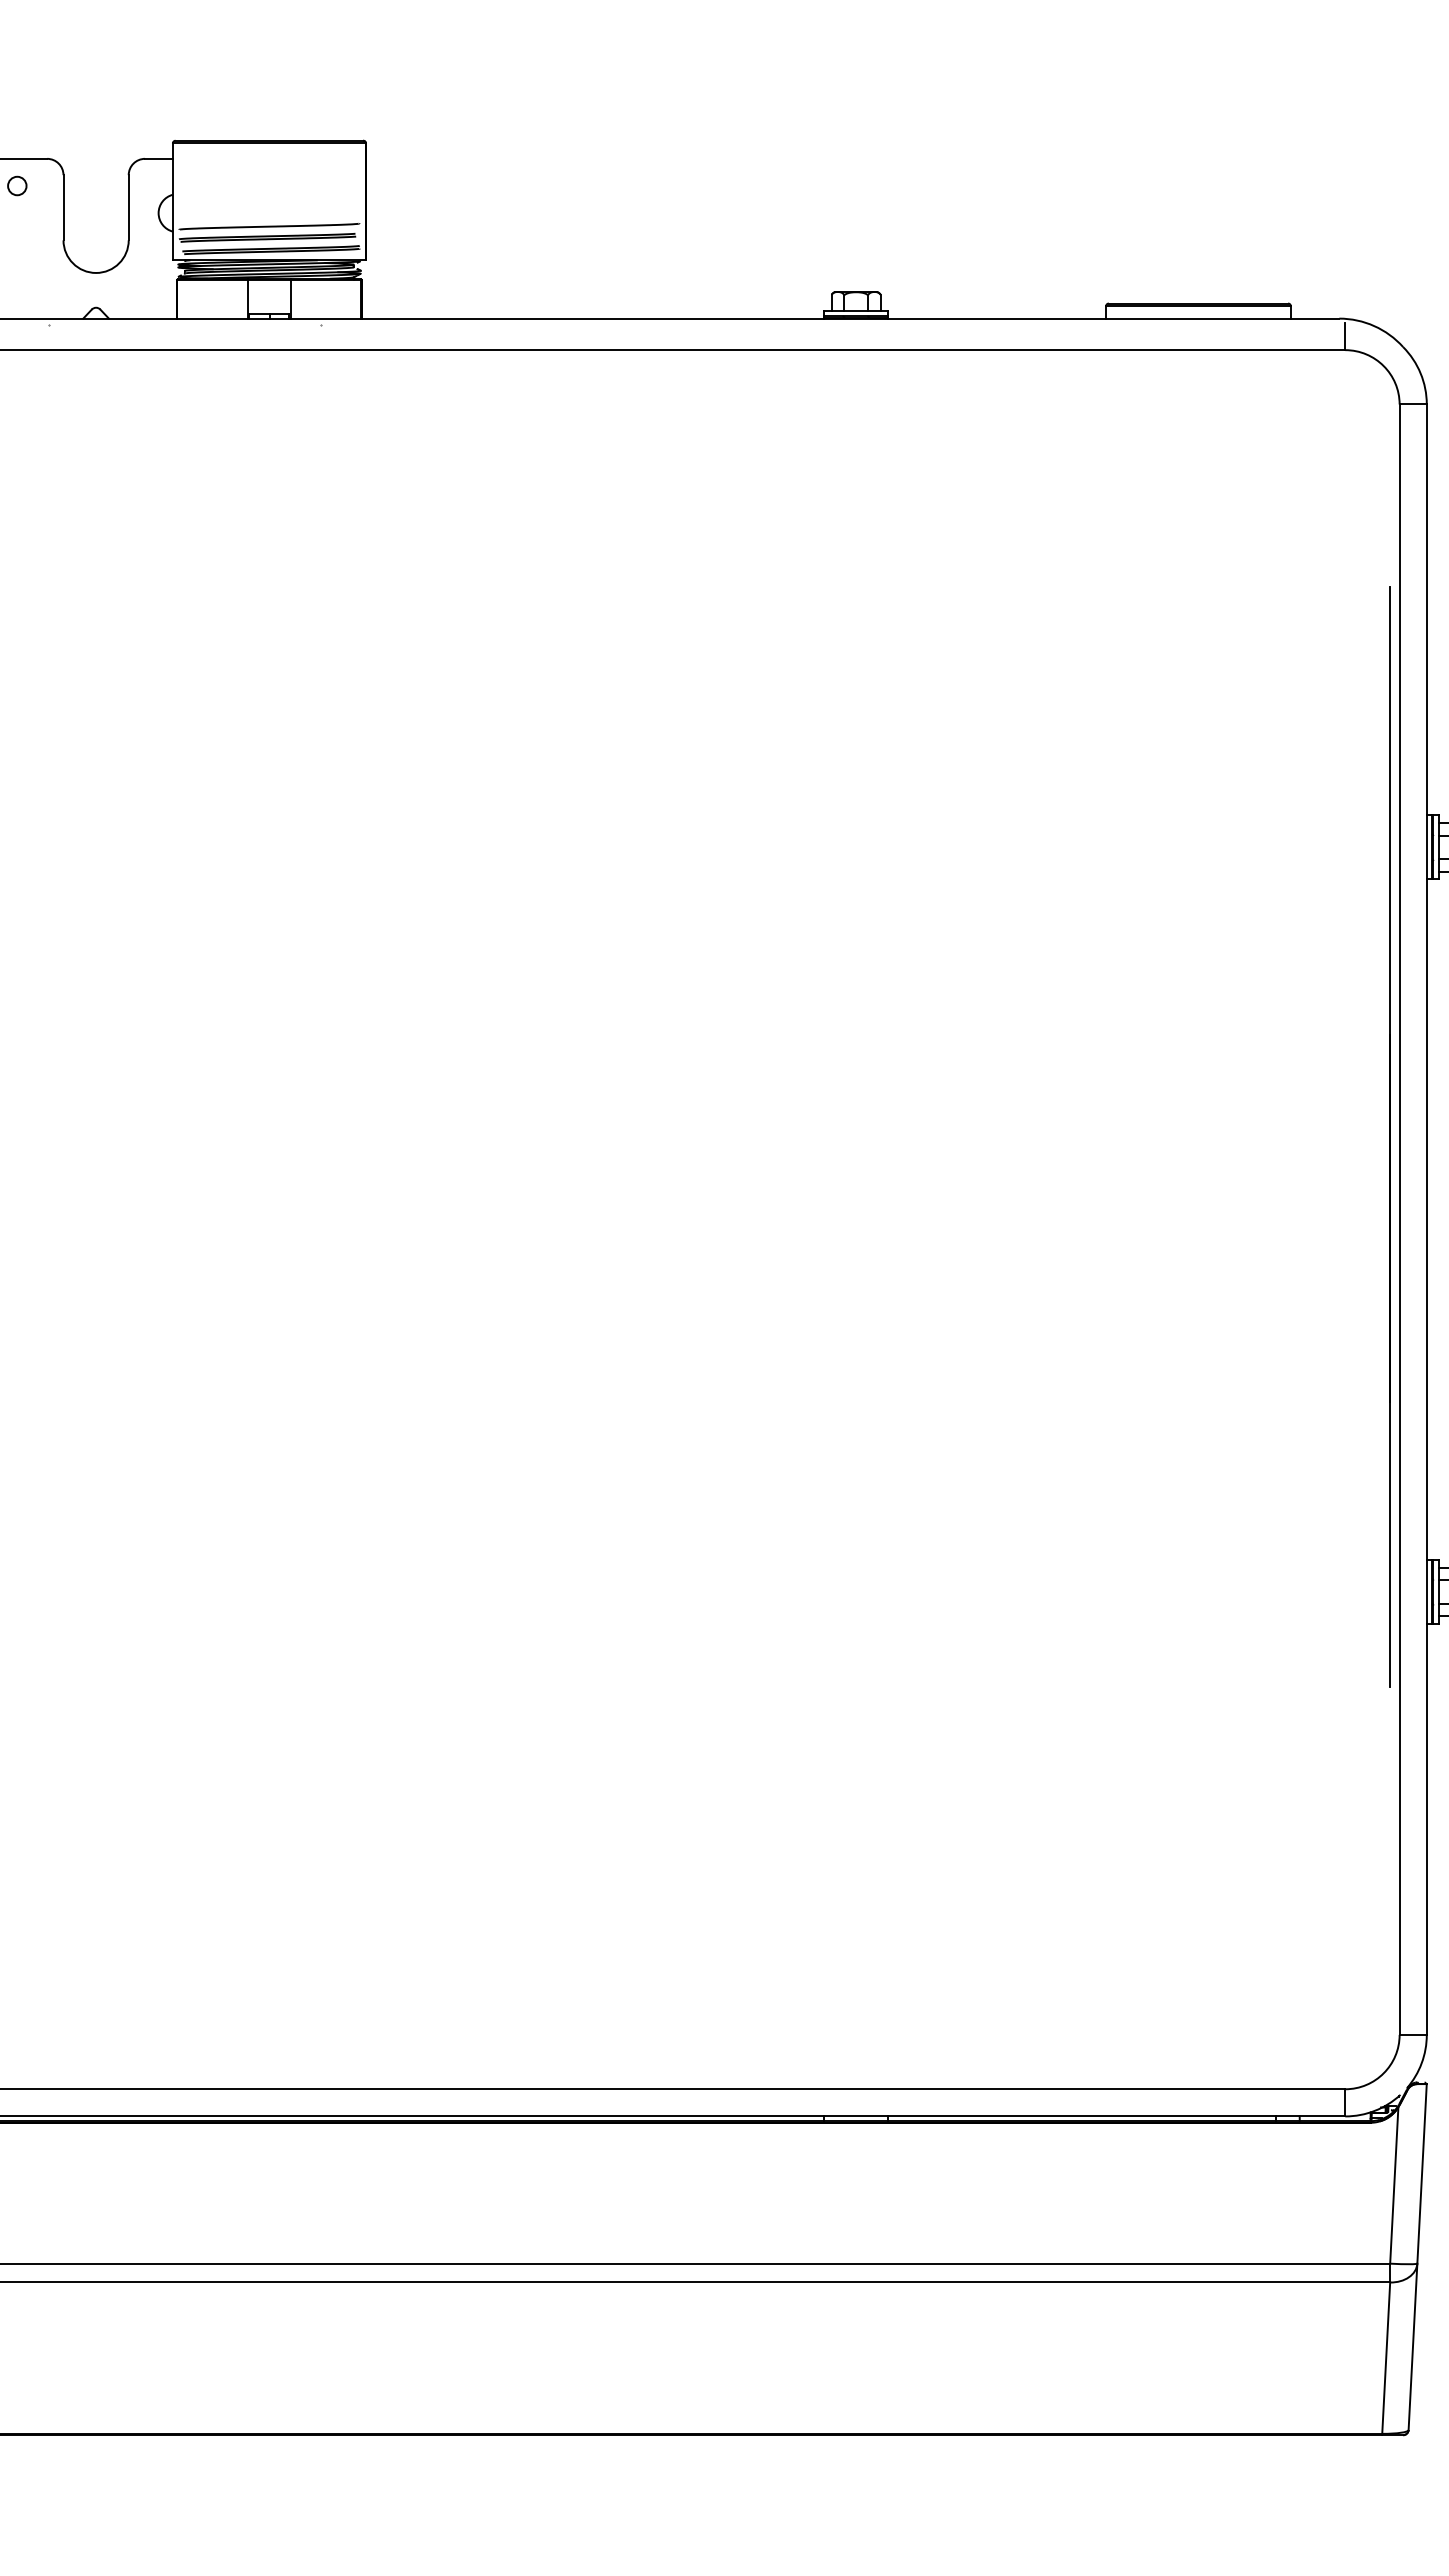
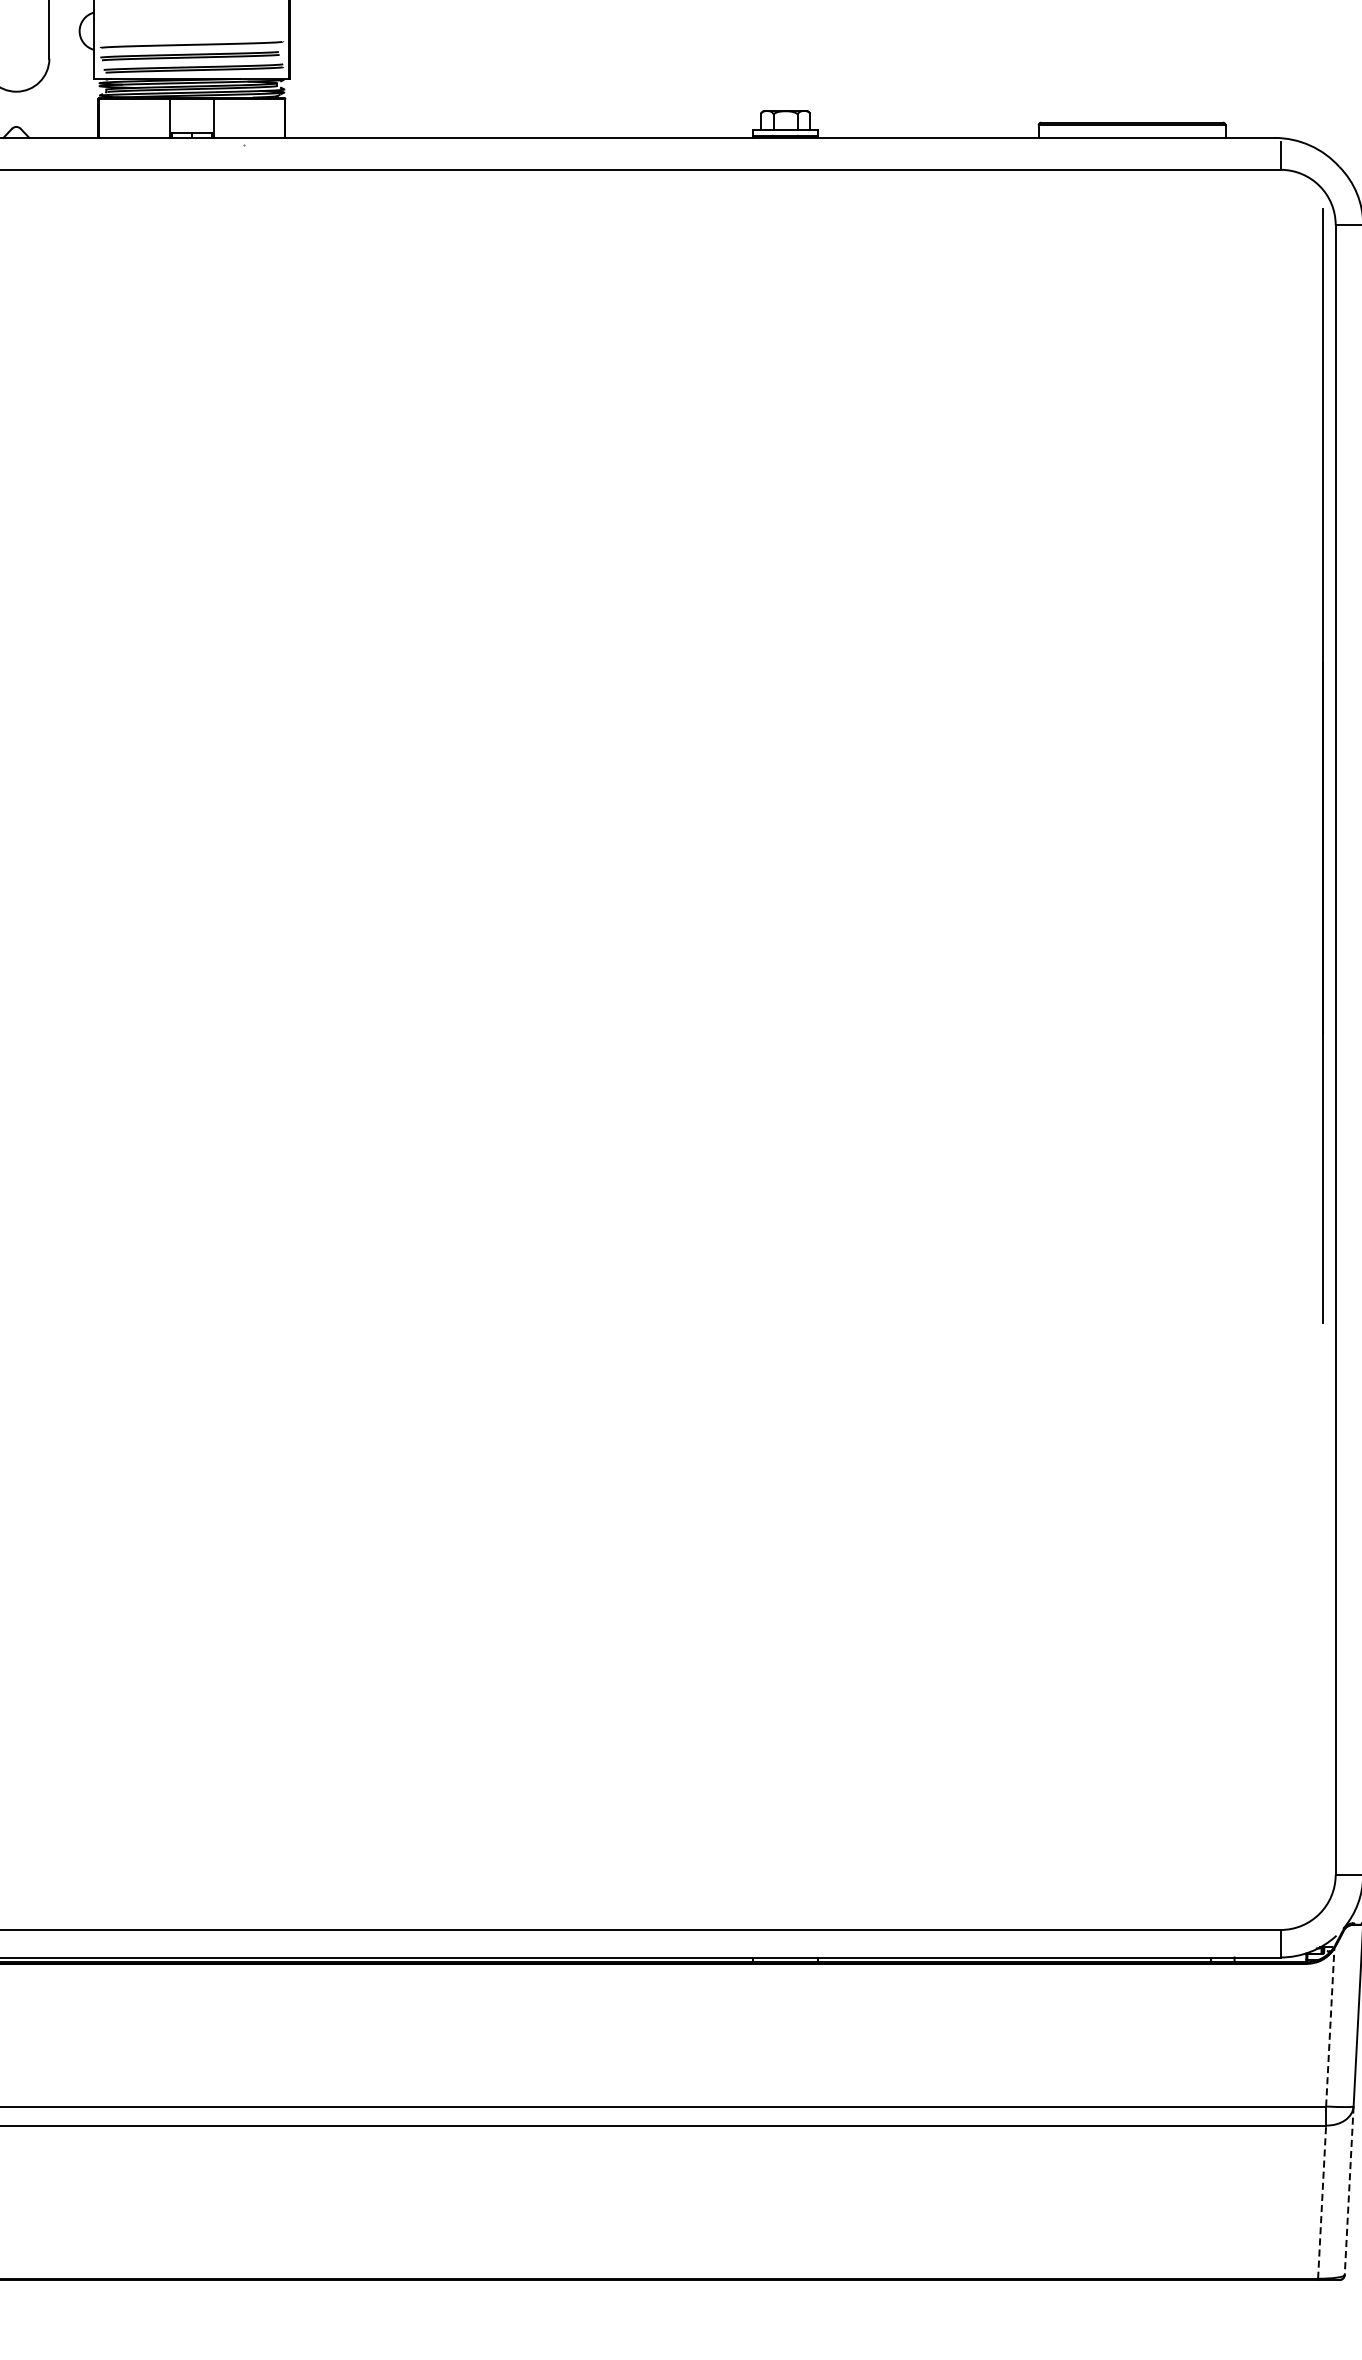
line: (1389, 1136) -> (1323, 765), moved
line: (1394, 2184) -> (1330, 2026), solid -> dashed
line: (1412, 2347) -> (1348, 2191), solid -> dashed
line: (1386, 2358) -> (1322, 2202), solid -> dashed

